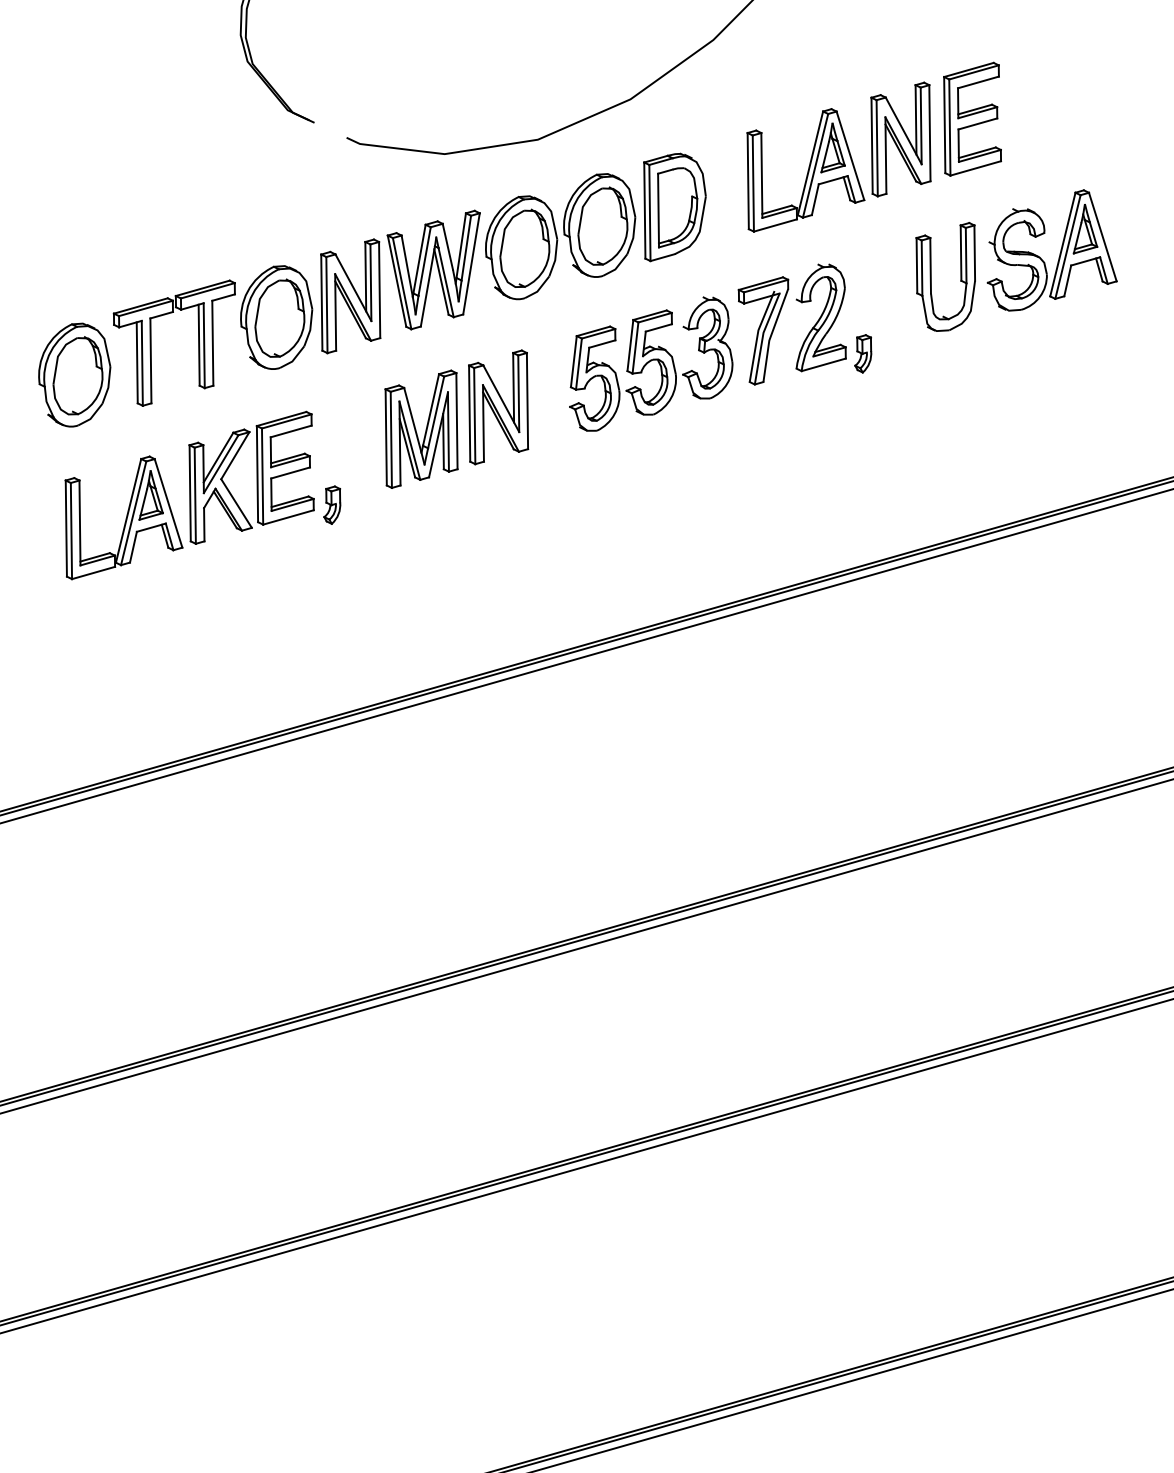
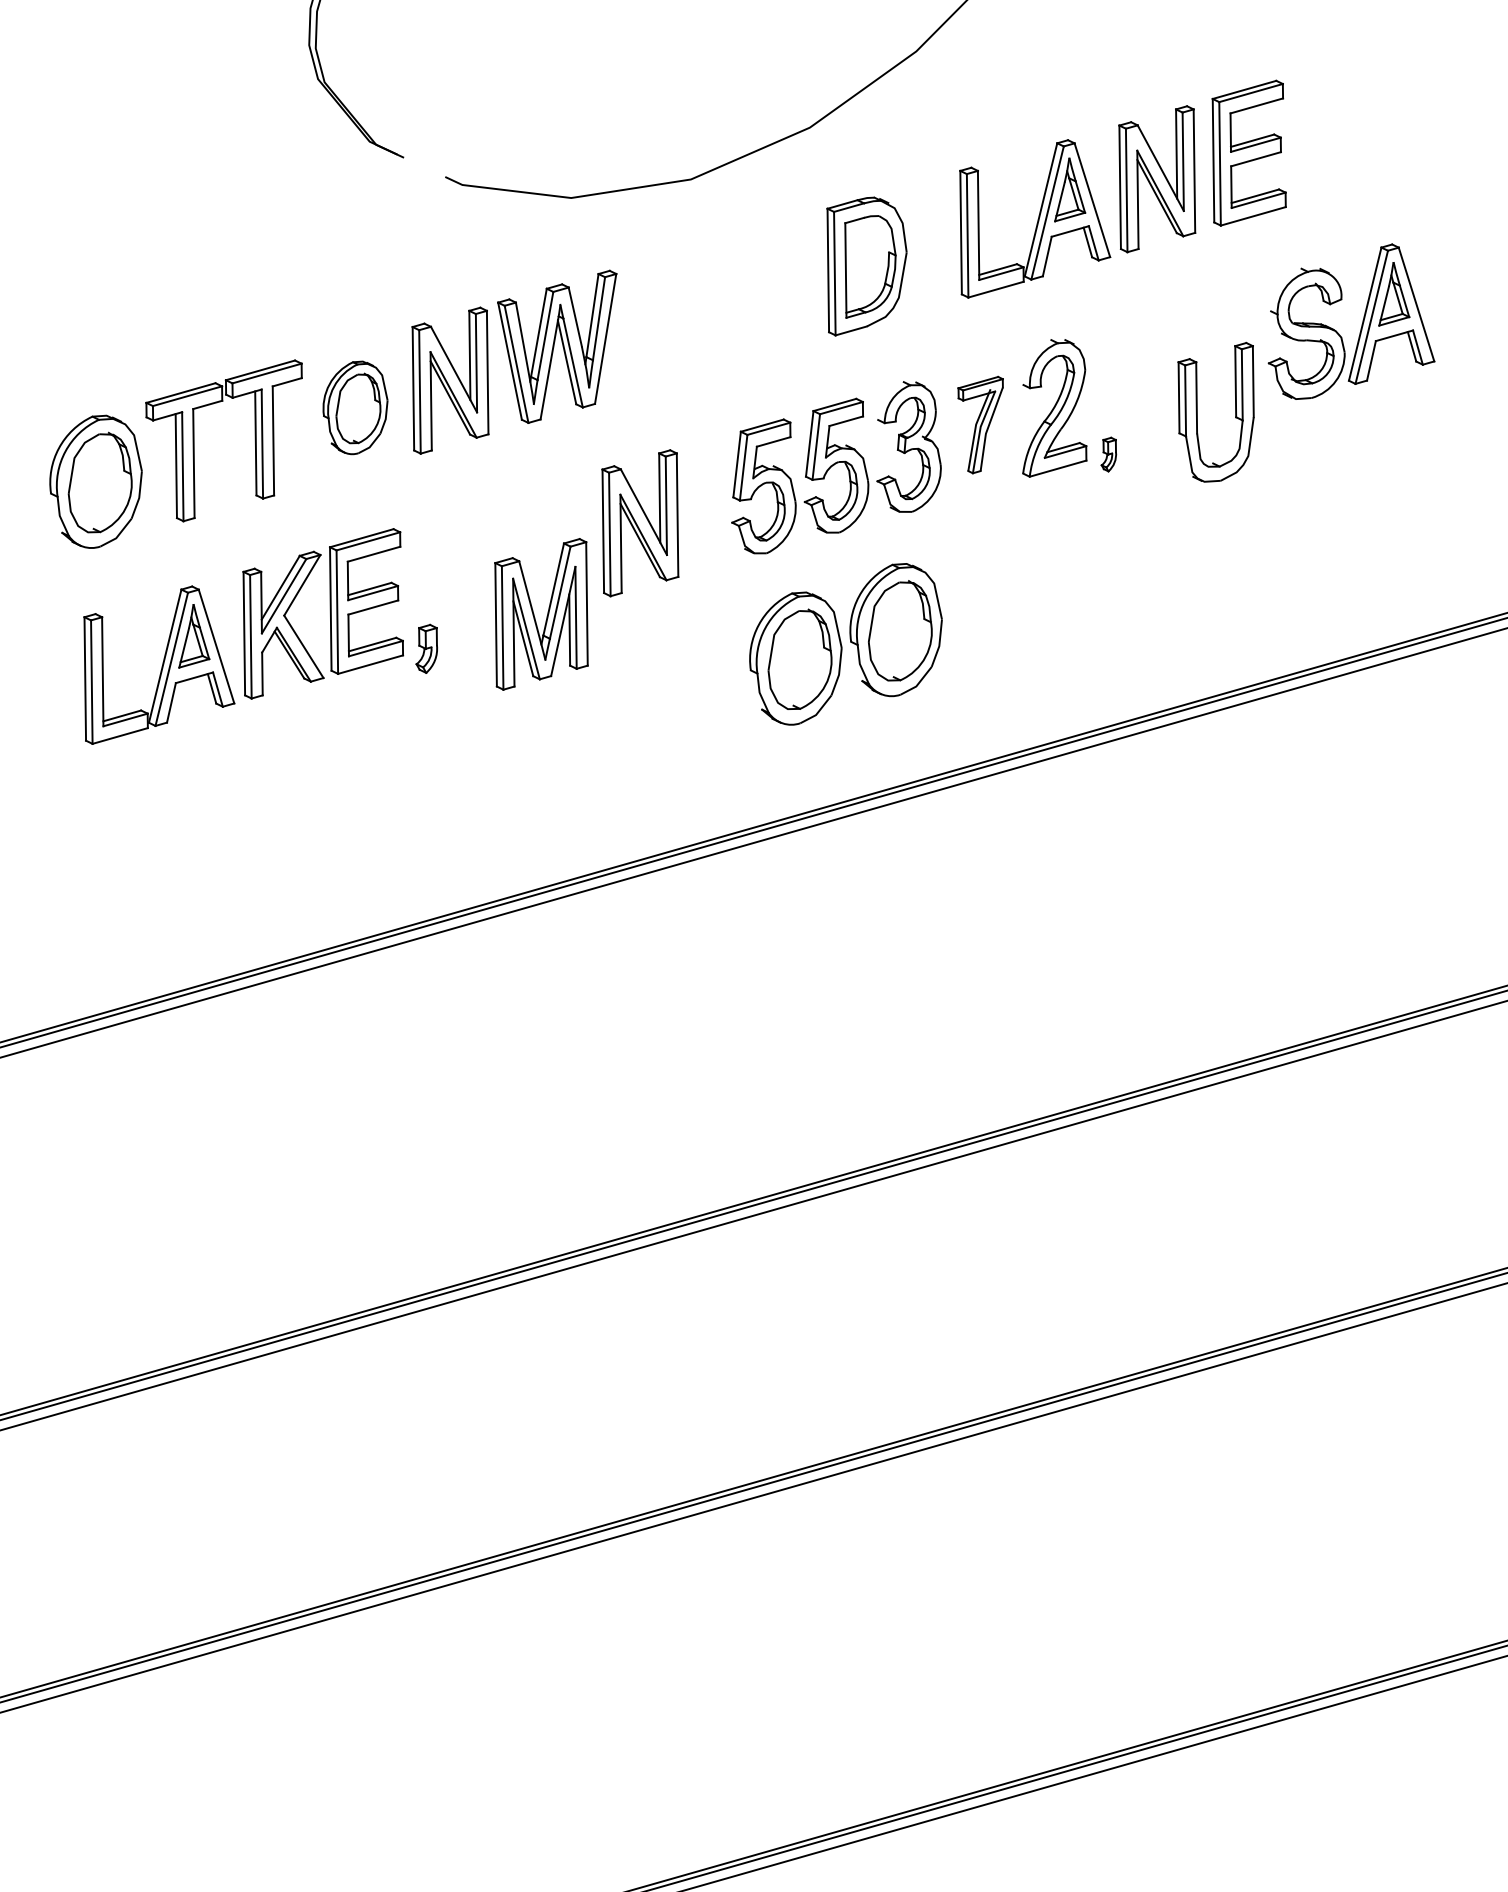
part: (560, 236) -> (845, 644), moved
part: (931, 276) -> (1197, 411), moved
part: (276, 317) -> (355, 407), size x0.7
part: (763, 330) -> (980, 424), size x0.7
part: (863, 353) -> (1109, 454), size x0.7
part: (421, 428) -> (541, 613), moved

